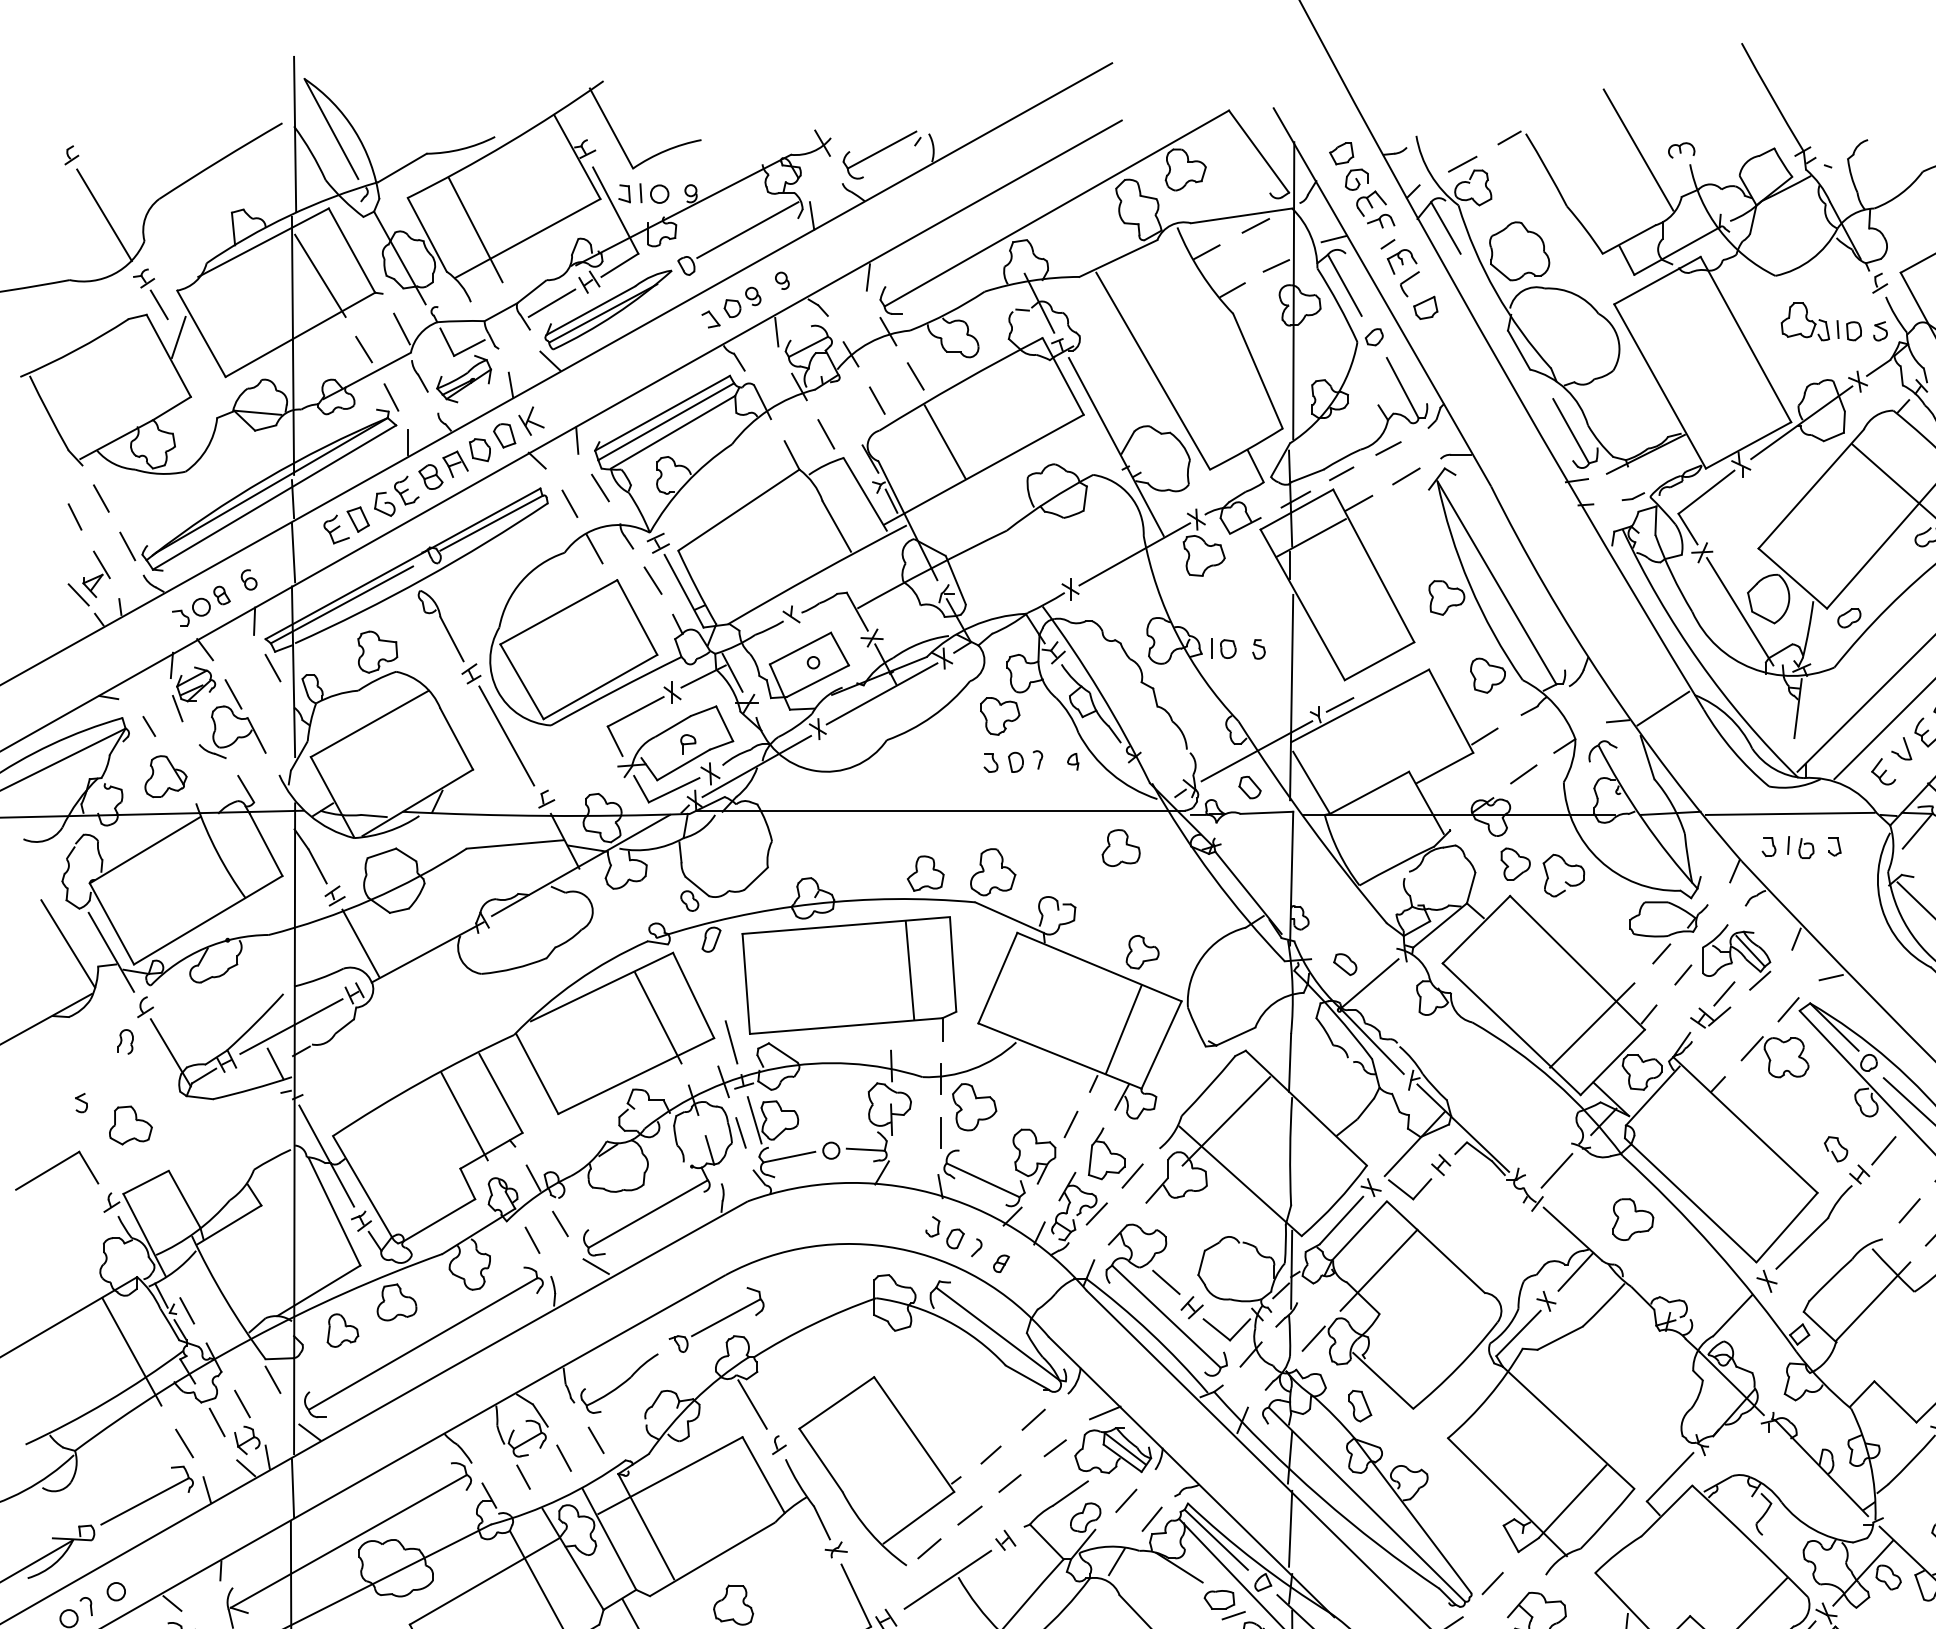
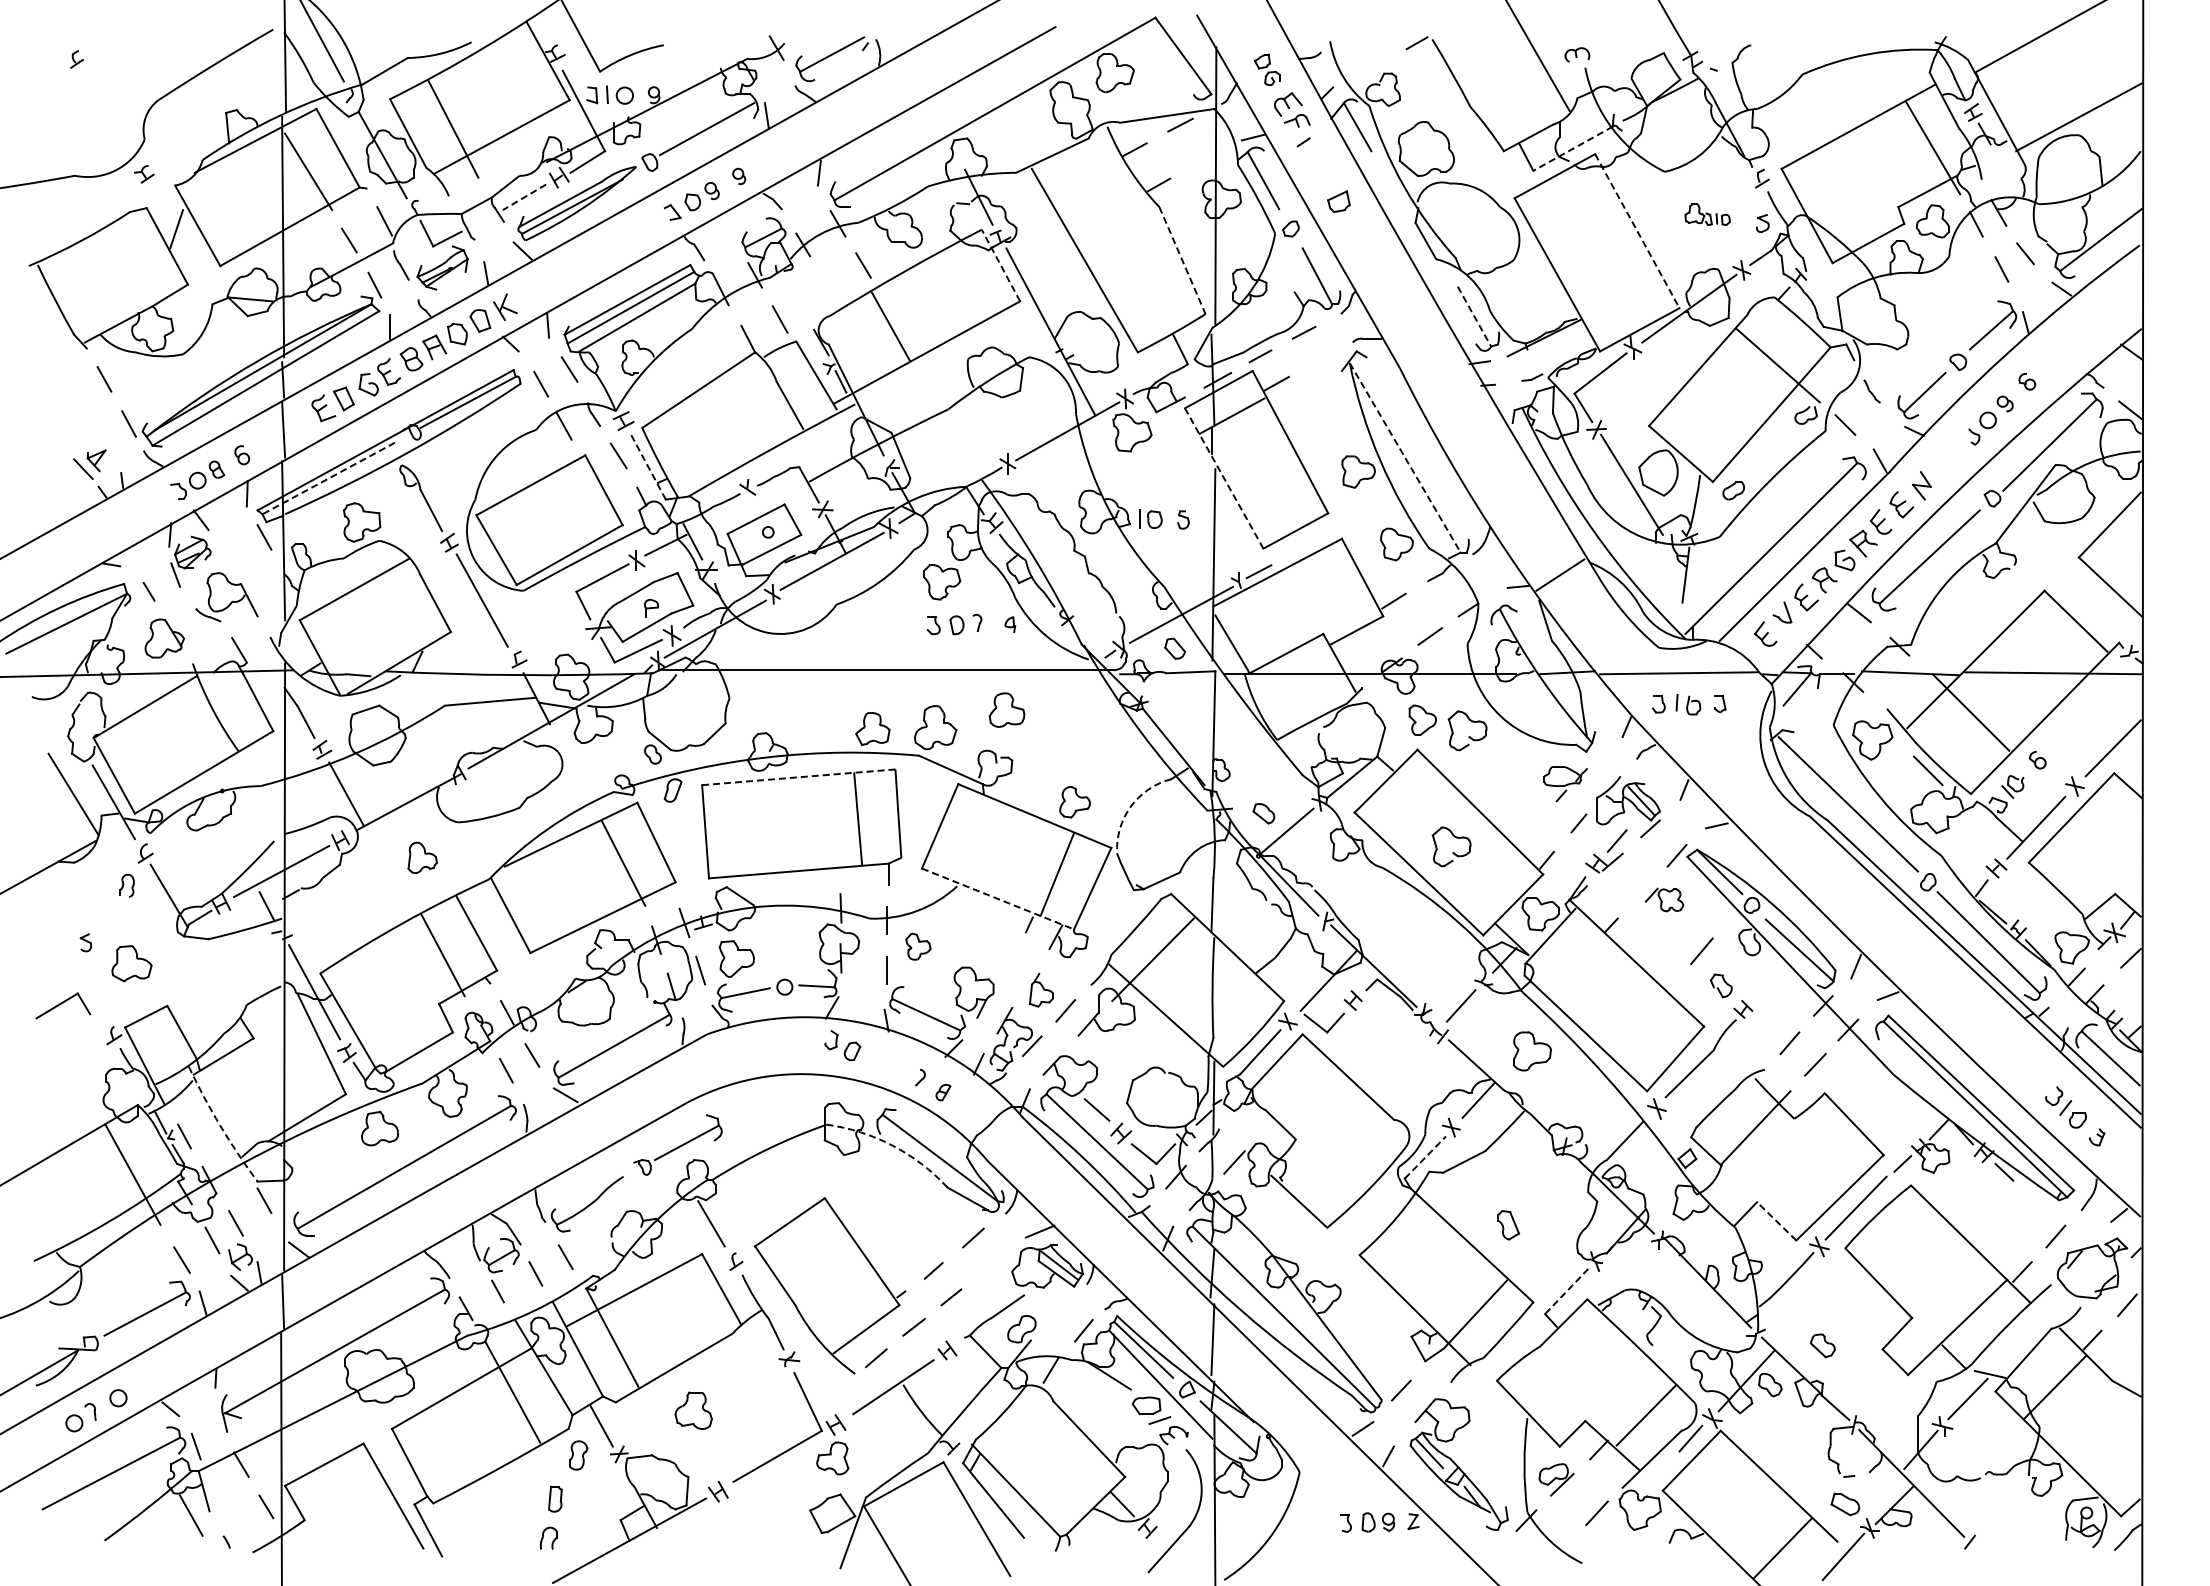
line: (1462, 163) -> (1373, 67), removed
part: (1348, 166) -> (1266, 69), size x0.7
line: (103, 215) -> (106, 115), removed
line: (1676, 251) -> (1572, 149), solid -> dashed
part: (1402, 264) -> (1317, 161), removed
line: (1276, 265) -> (1199, 162), removed
line: (551, 303) -> (524, 197), solid -> dashed
line: (159, 304) -> (158, 198), removed
part: (1821, 321) -> (1707, 214), size x0.6
line: (776, 332) -> (733, 224), removed
line: (1746, 339) -> (1637, 231), solid -> dashed
line: (1257, 372) -> (1182, 261), solid -> dashed
line: (1062, 376) -> (1000, 265), solid -> dashed
line: (877, 399) -> (827, 287), removed
line: (1571, 432) -> (1474, 317), solid -> dashed
line: (1406, 476) -> (1320, 358), removed
line: (74, 516) -> (79, 396), removed
line: (101, 564) -> (104, 440), removed
line: (1497, 582) -> (1405, 457), solid -> dashed
line: (683, 590) -> (647, 465), solid -> dashed
line: (341, 604) -> (328, 478), solid -> dashed
line: (1301, 604) -> (1223, 478), solid -> dashed
line: (233, 693) -> (227, 561), removed
part: (1120, 847) -> (1006, 709), moved
line: (845, 925) -> (798, 777), solid -> dashed
part: (1668, 932) -> (1565, 783), size x0.6
arc: (1202, 956) -> (1130, 806), solid -> dashed
part: (1547, 1006) -> (1452, 852), added
line: (1591, 1025) -> (1493, 870), removed
line: (731, 1041) -> (691, 885), removed
line: (1060, 1055) -> (998, 898), solid -> dashed
part: (1775, 1056) -> (1664, 899), size x0.6
part: (974, 1107) -> (918, 946), size x0.6
line: (754, 1119) -> (713, 958), removed
line: (1071, 1124) -> (1008, 962), removed
line: (1883, 1151) -> (1701, 951), moved
part: (1106, 1153) -> (1041, 989), size x0.7
part: (57, 1170) -> (63, 1005), size x0.7
part: (944, 1232) -> (842, 1045), moved
line: (1379, 1270) -> (1295, 1098), removed
arc: (225, 1299) -> (220, 1125), solid -> dashed
arc: (946, 1320) -> (892, 1145), solid -> dashed
part: (342, 1330) -> (422, 857), moved
line: (1518, 1333) -> (1425, 1157), solid -> dashed
line: (1895, 1402) -> (1776, 1221), solid -> dashed
part: (1359, 1406) -> (1508, 1225), moved
line: (1055, 1448) -> (993, 1264), removed
line: (1669, 1477) -> (1566, 1291), solid -> dashed
line: (1125, 1500) -> (1059, 1313), removed

